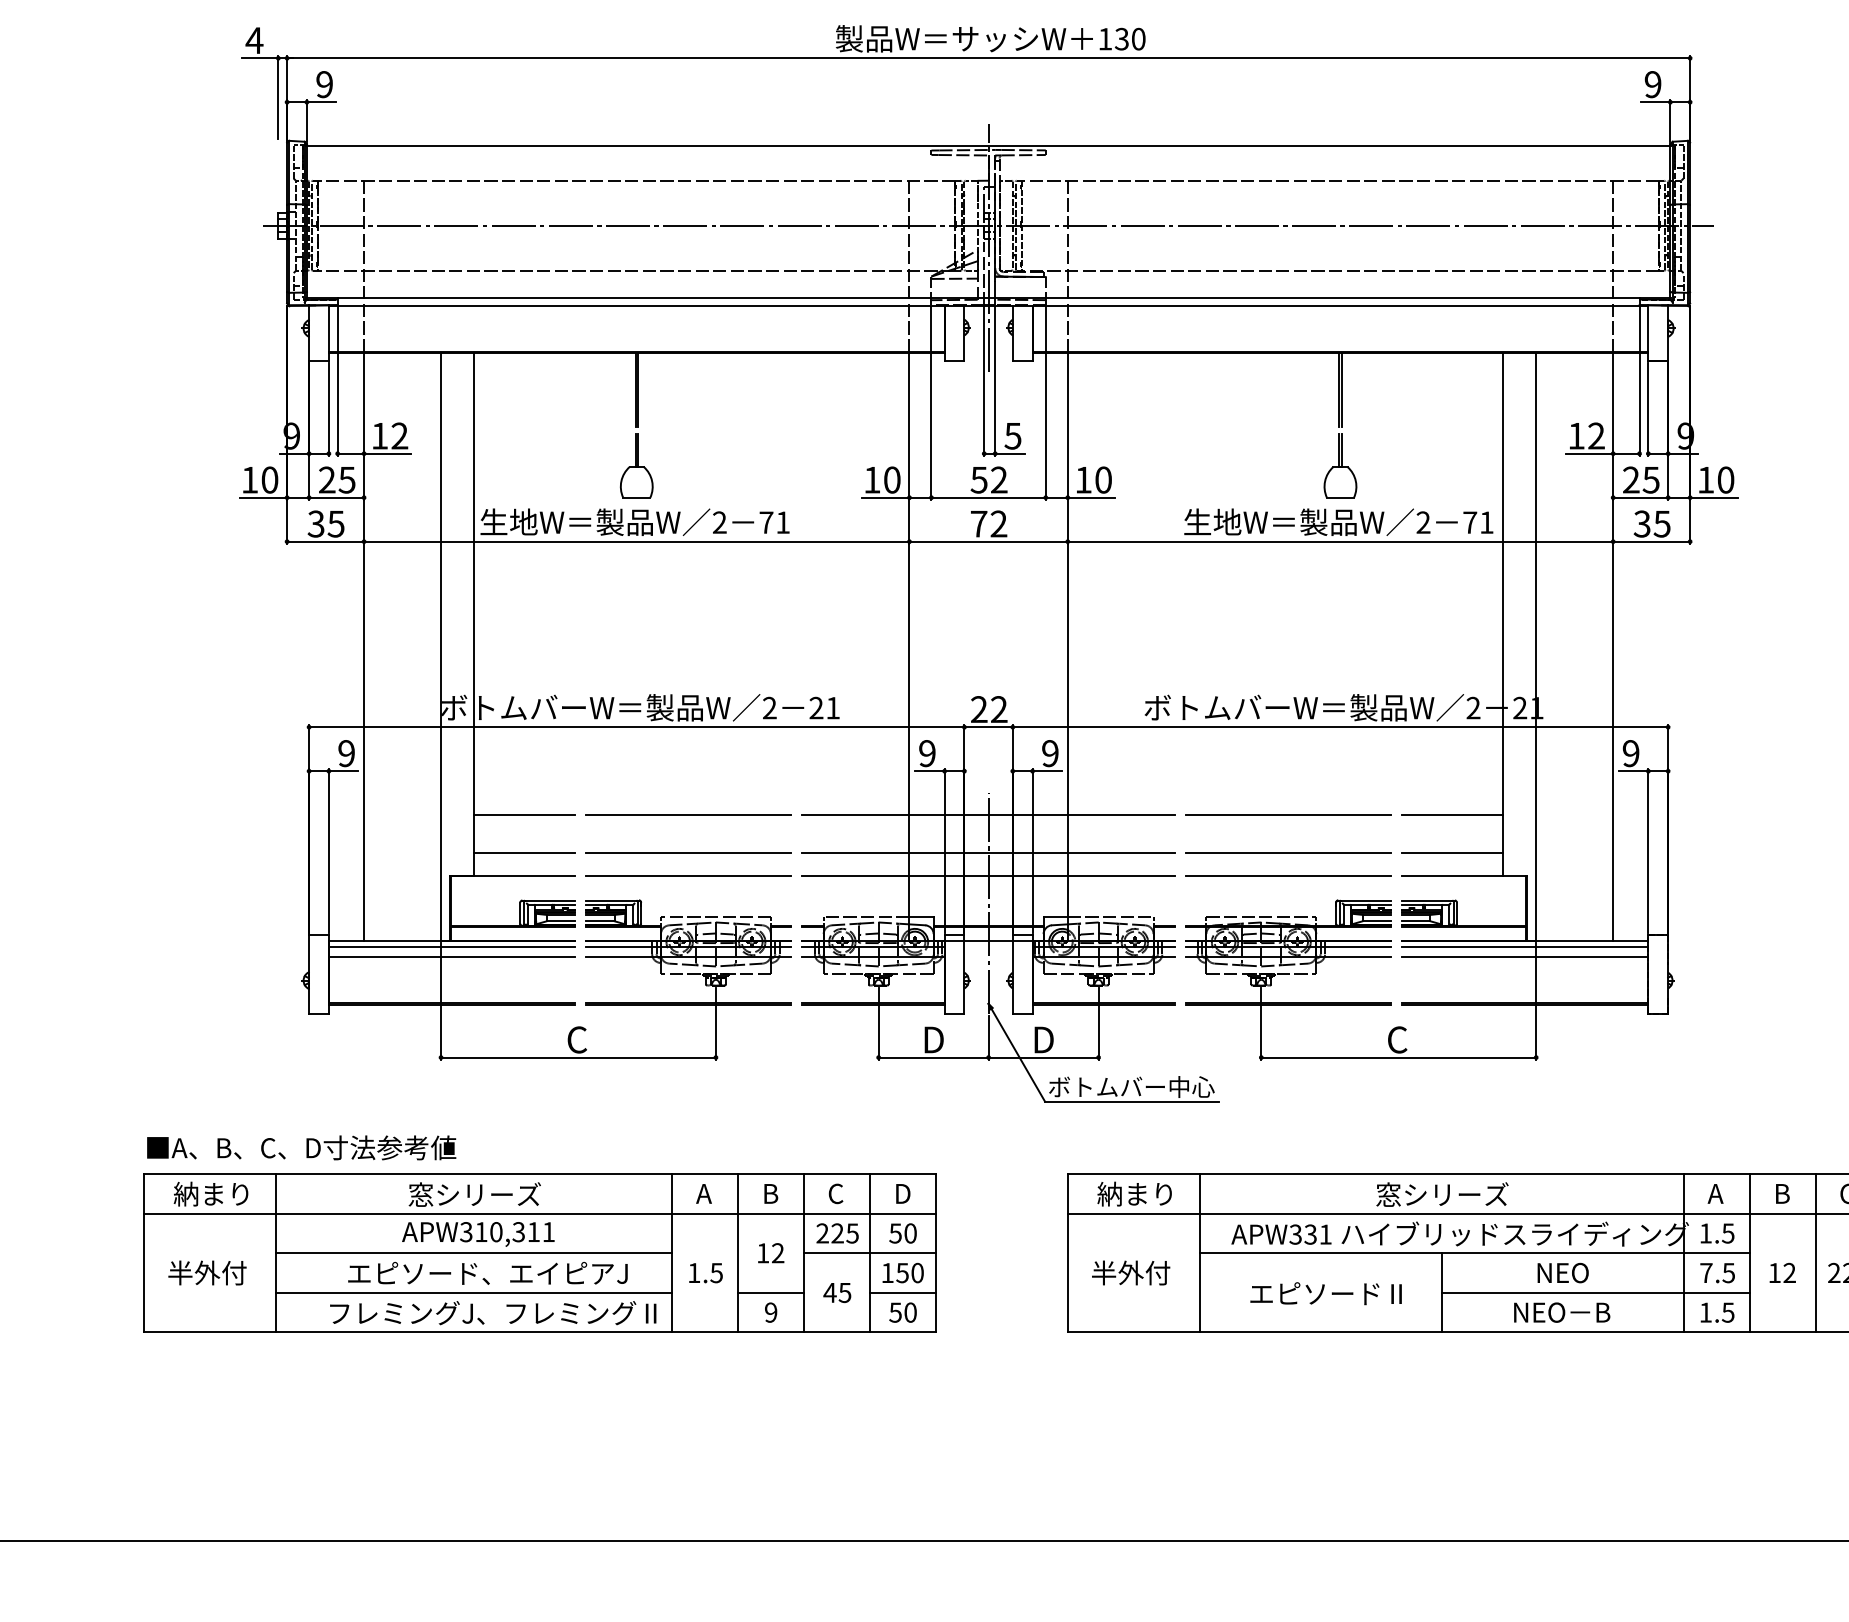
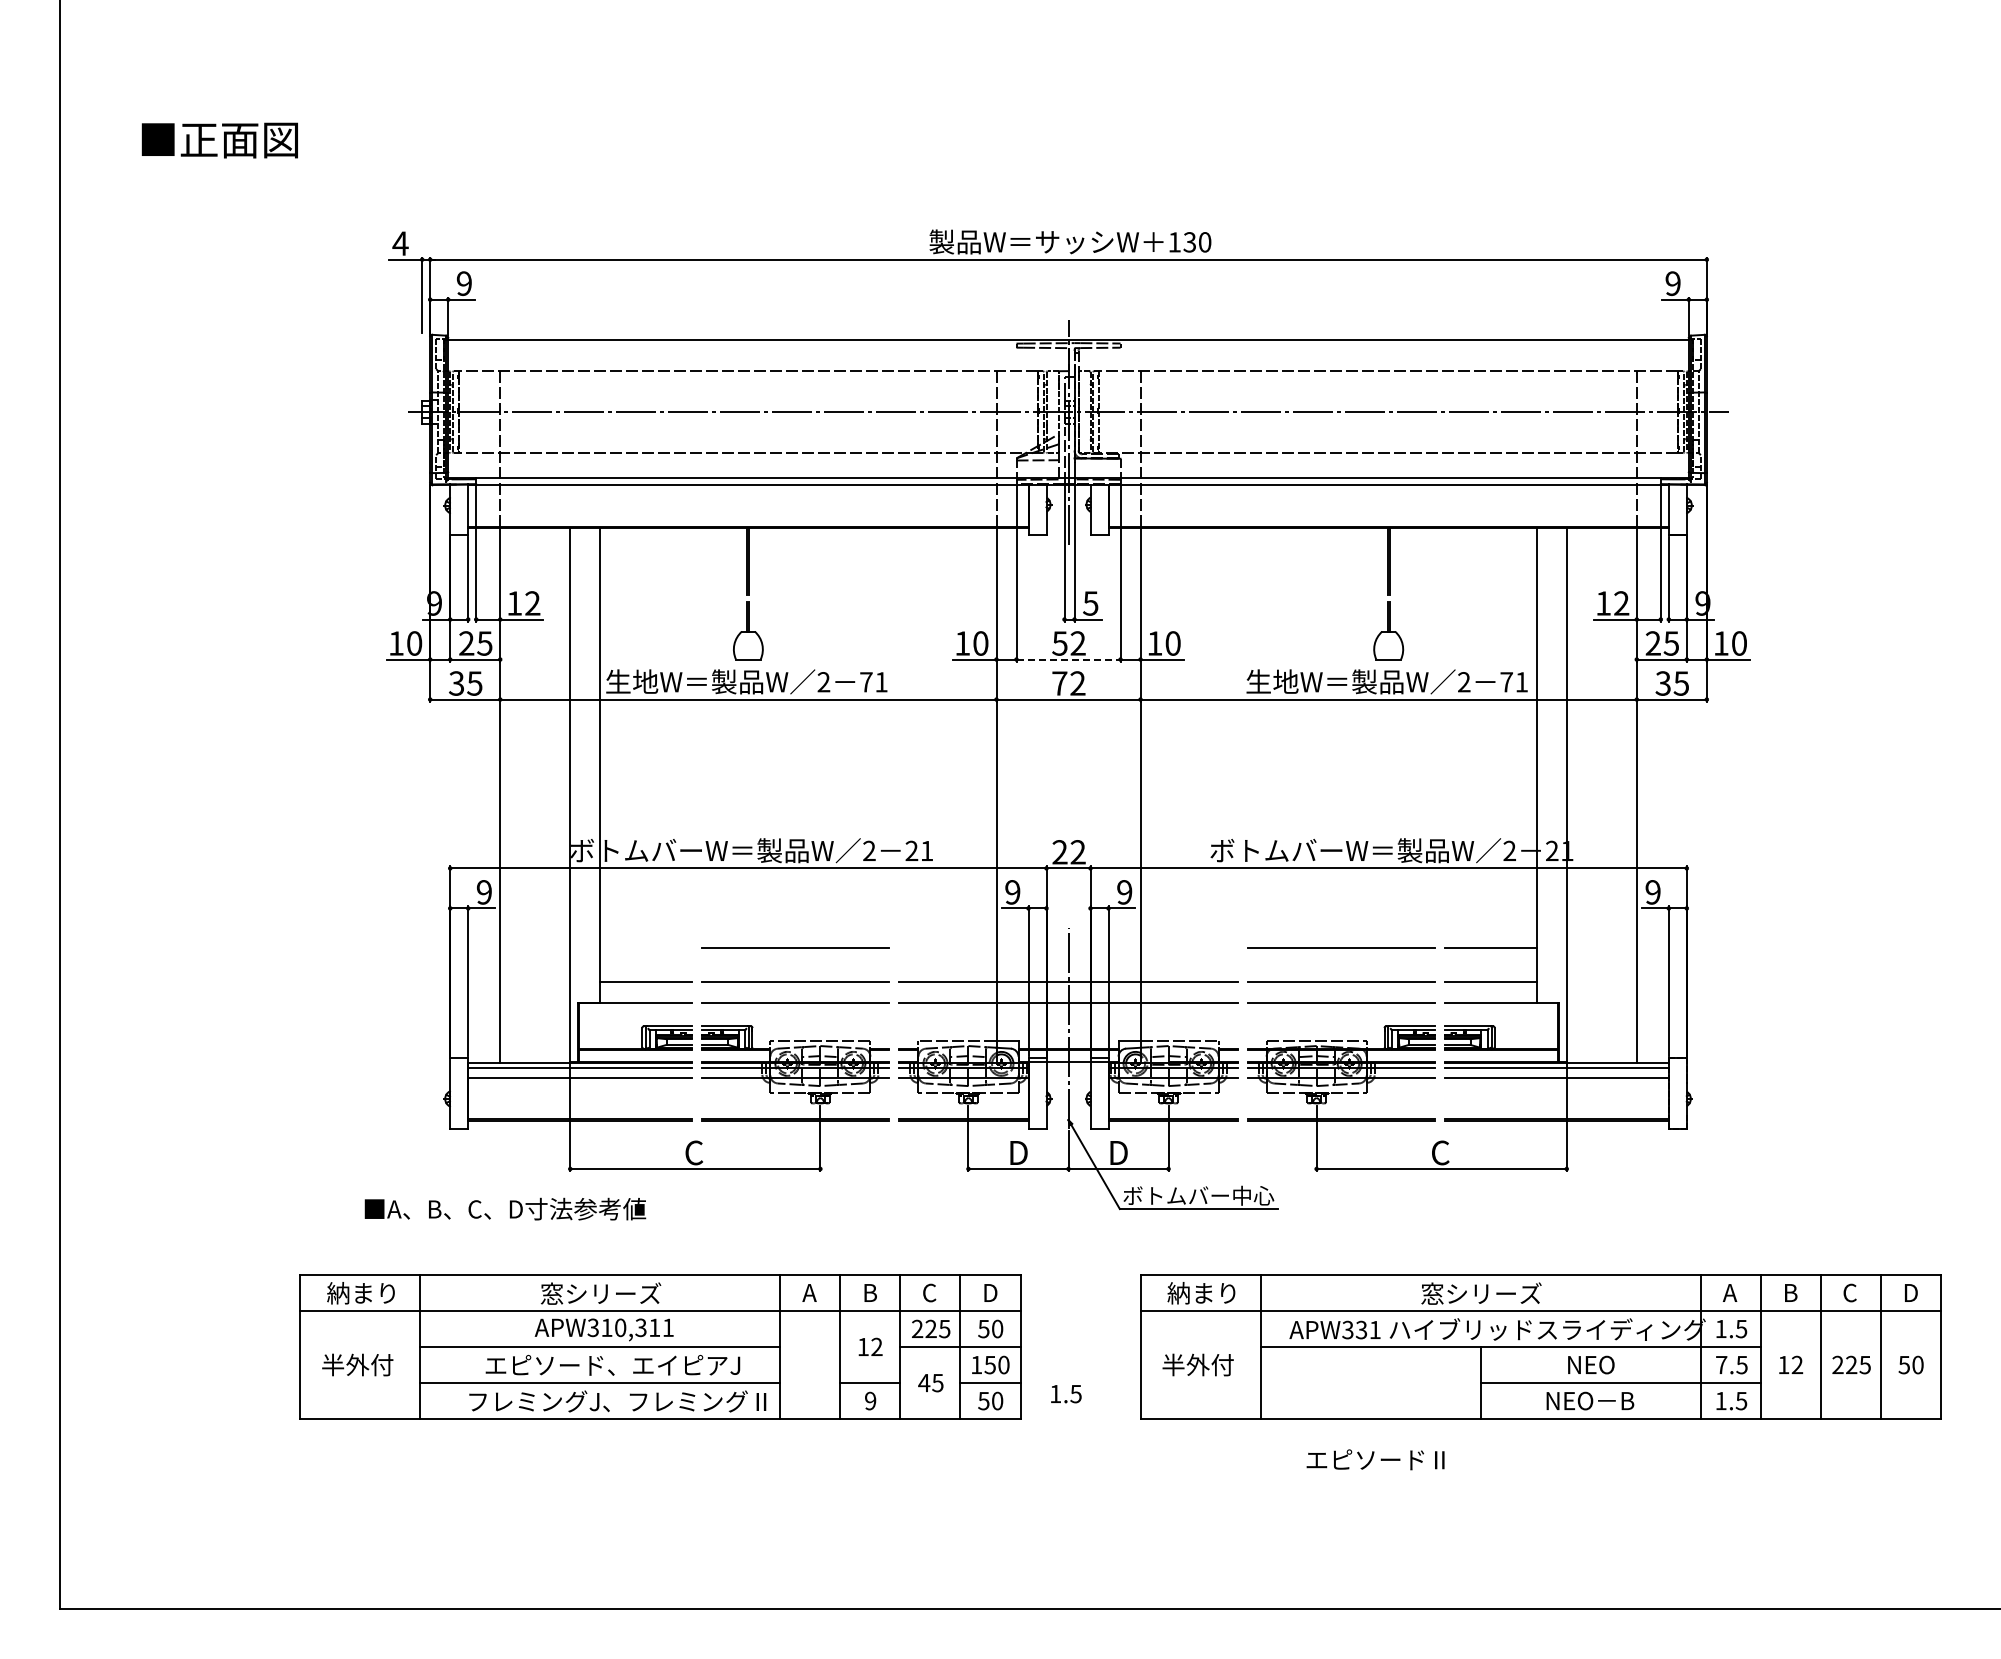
line: (989, 497) -> (1069, 659), solid -> dashed
line: (524, 815) -> (646, 948), removed
line: (988, 815) -> (1068, 948), removed
text: (301, 1147) -> (505, 1208), moved
text: (706, 1273) -> (1066, 1394), moved
text: (1325, 1293) -> (1375, 1459), moved

